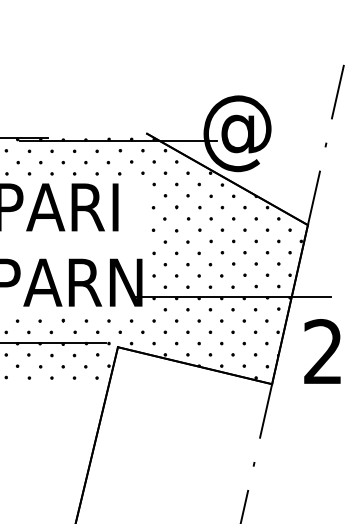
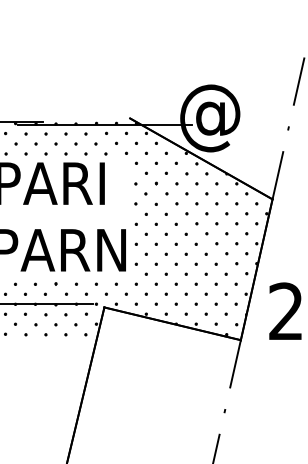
line: (232, 296) -> (205, 262), removed

